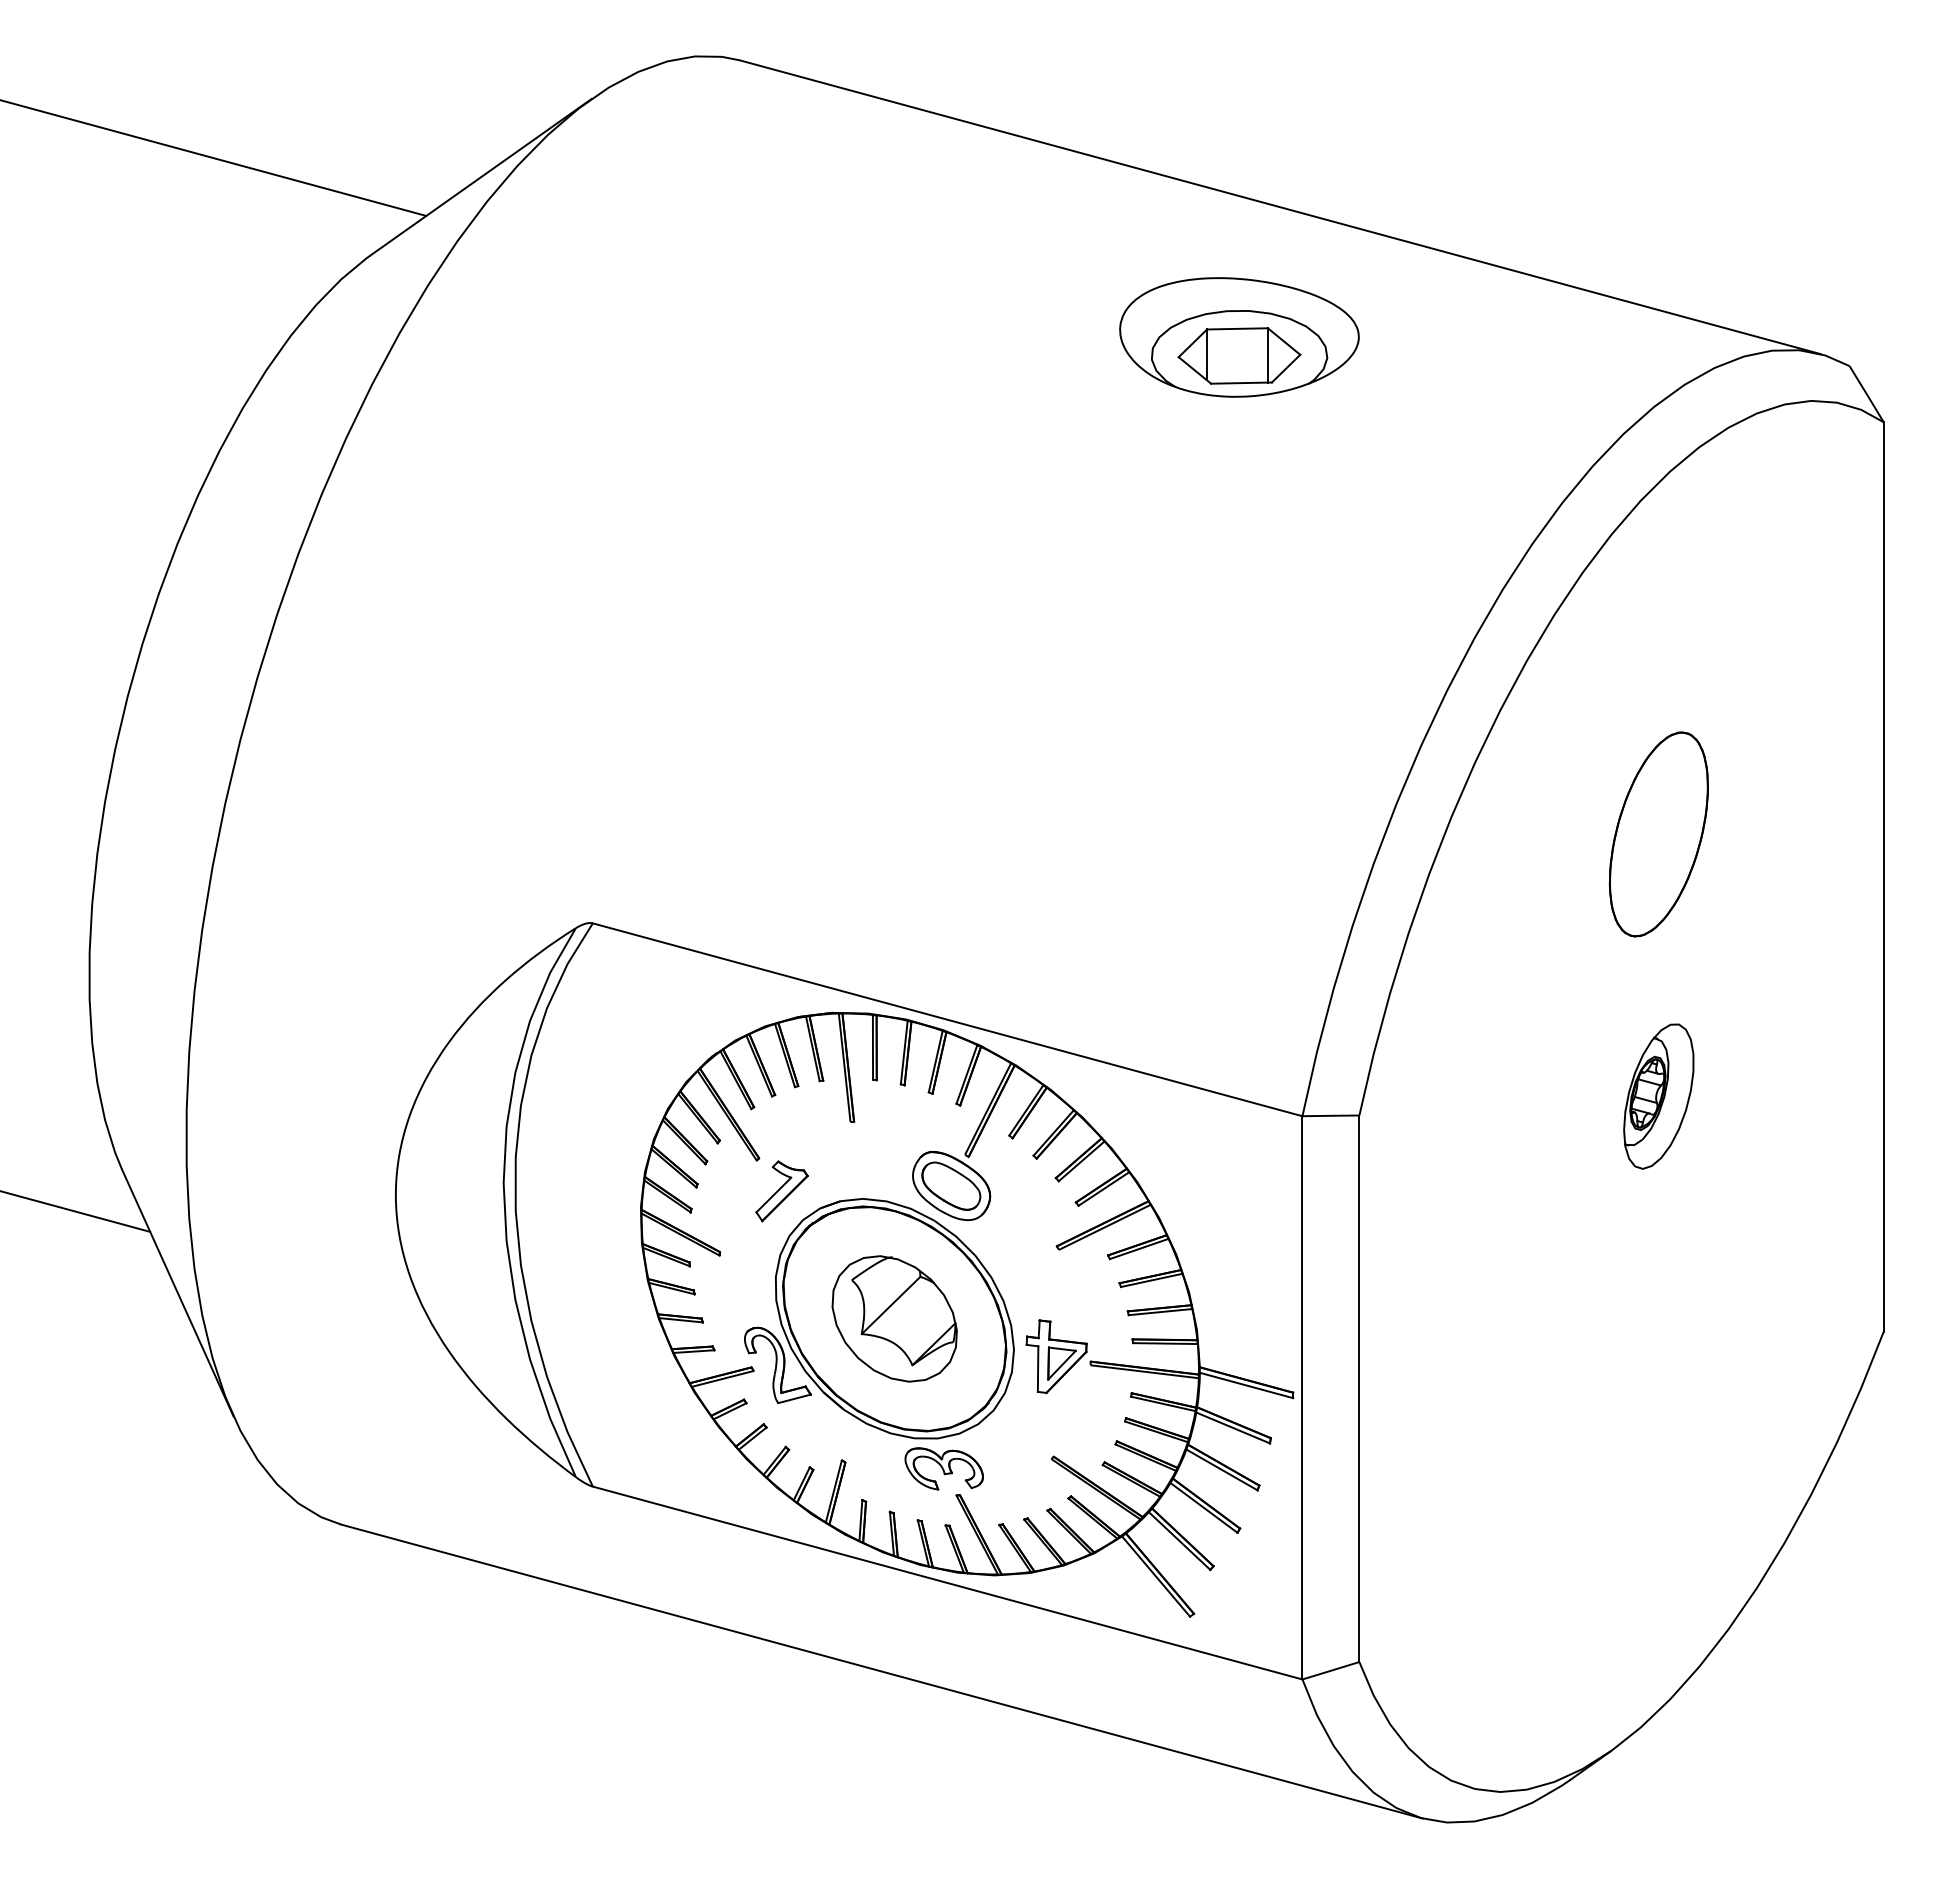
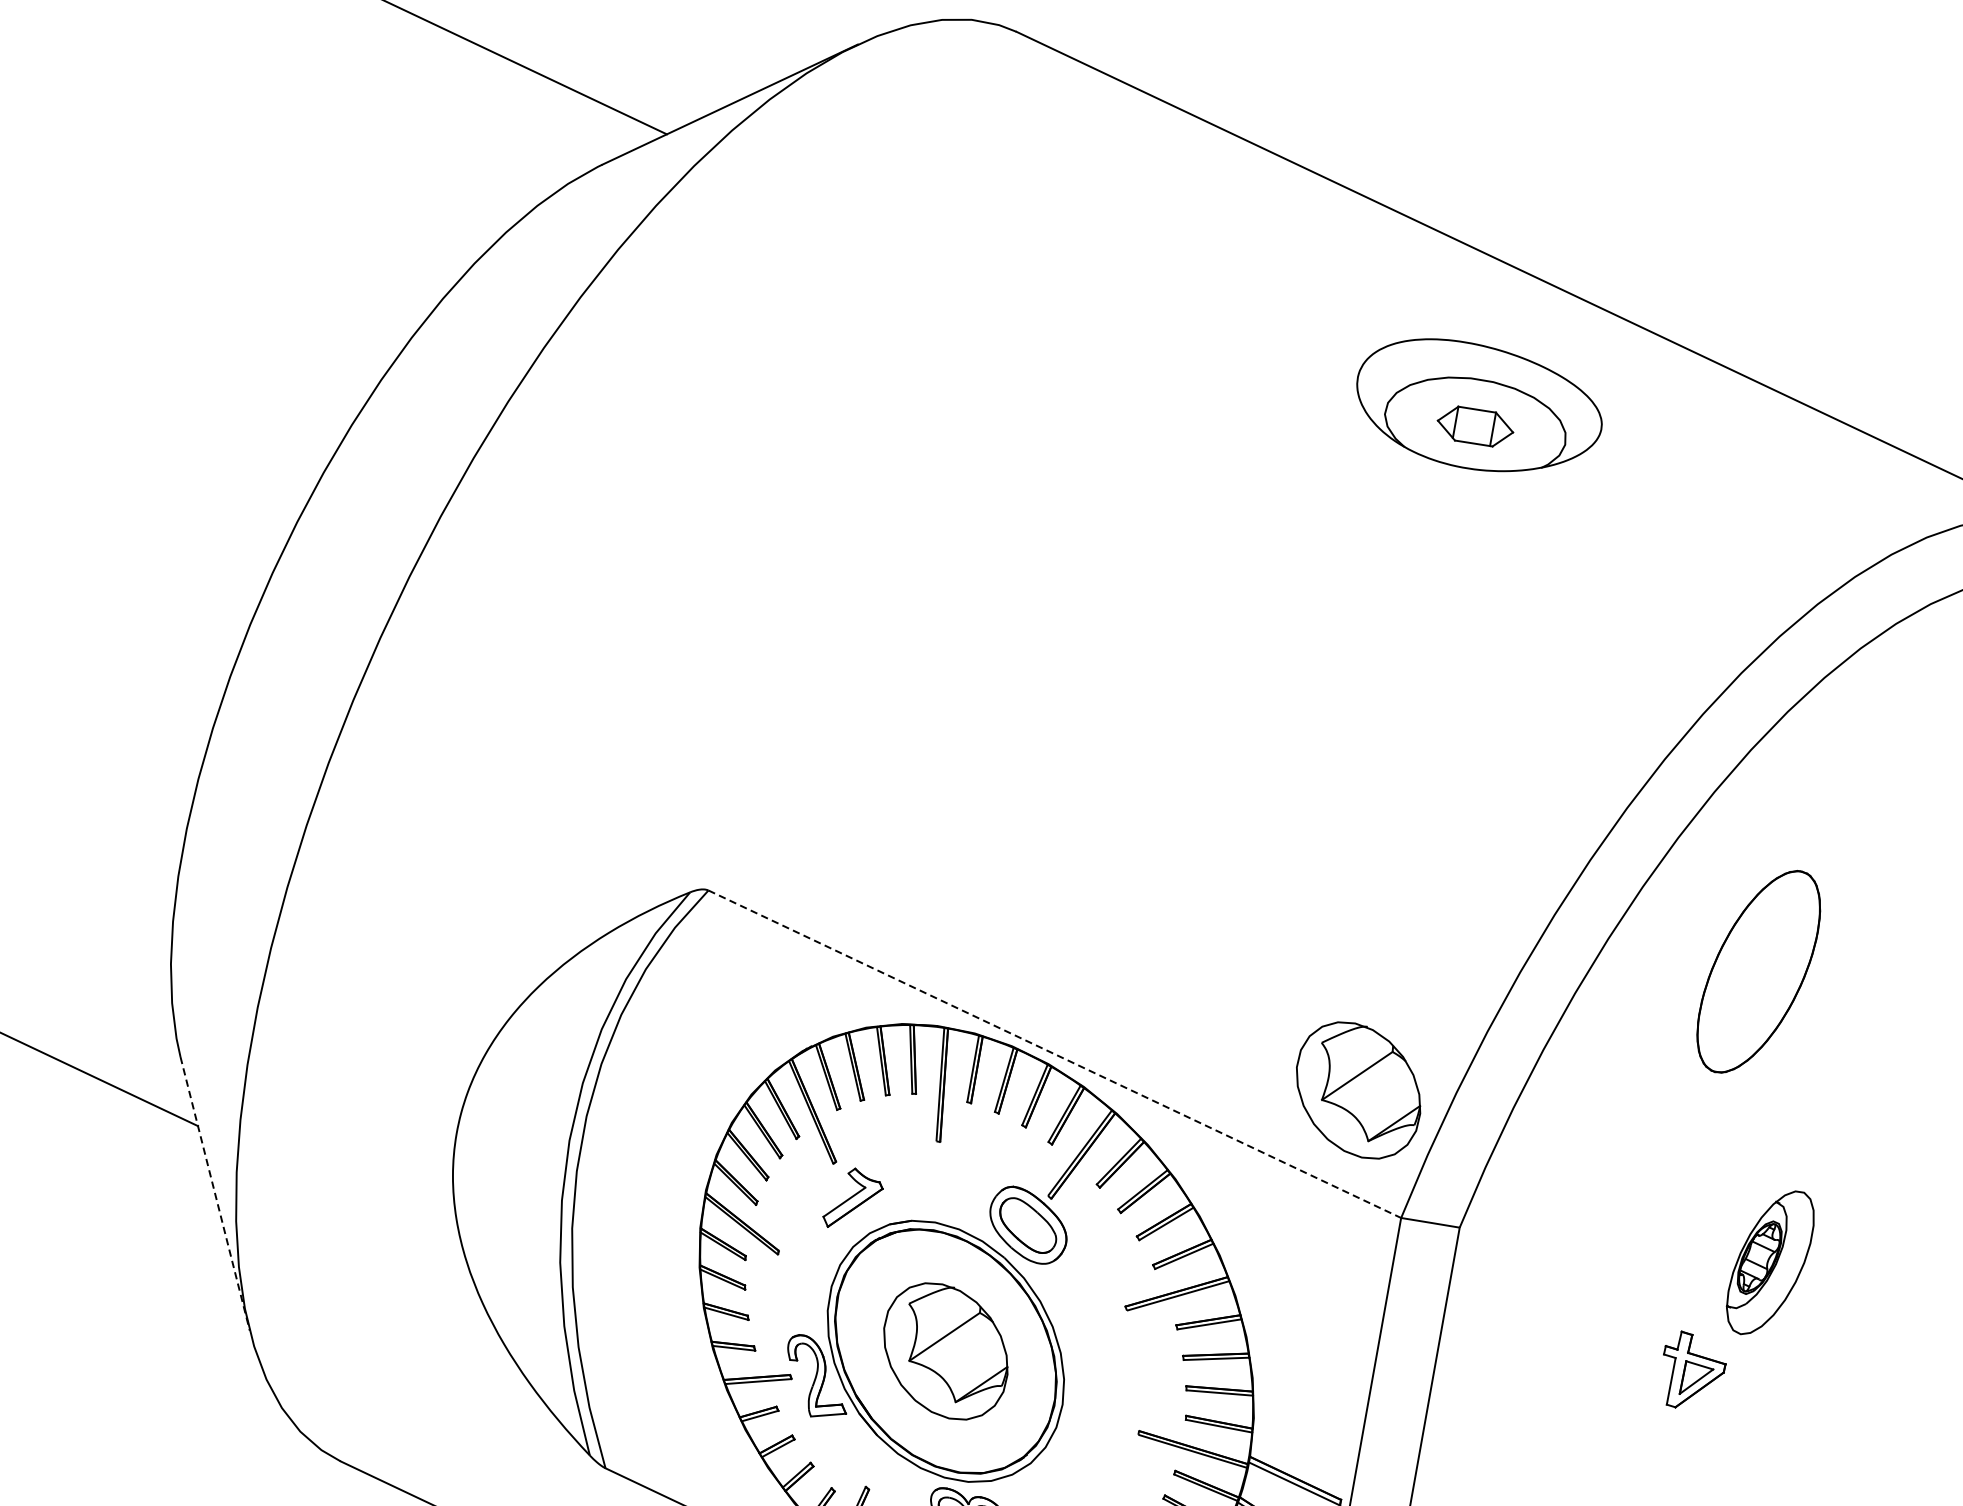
part: (1239, 355) -> (1475, 426), size x0.6
part: (1658, 834) -> (1758, 971), moved
part: (1240, 1002) -> (1358, 1090), added
line: (947, 1019) -> (1054, 1053), solid -> dashed
line: (178, 1293) -> (215, 1194), solid -> dashed
part: (1056, 1356) -> (1692, 1371), moved

